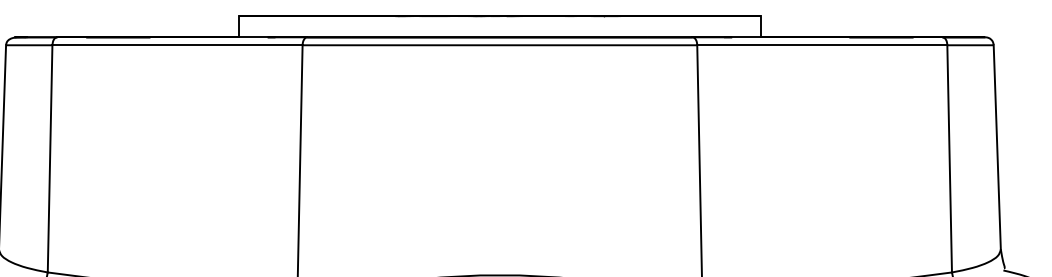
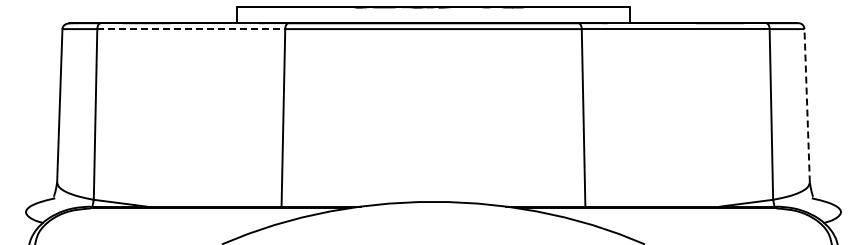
line: (177, 45) -> (191, 29), solid -> dashed
line: (997, 146) -> (807, 105), solid -> dashed

